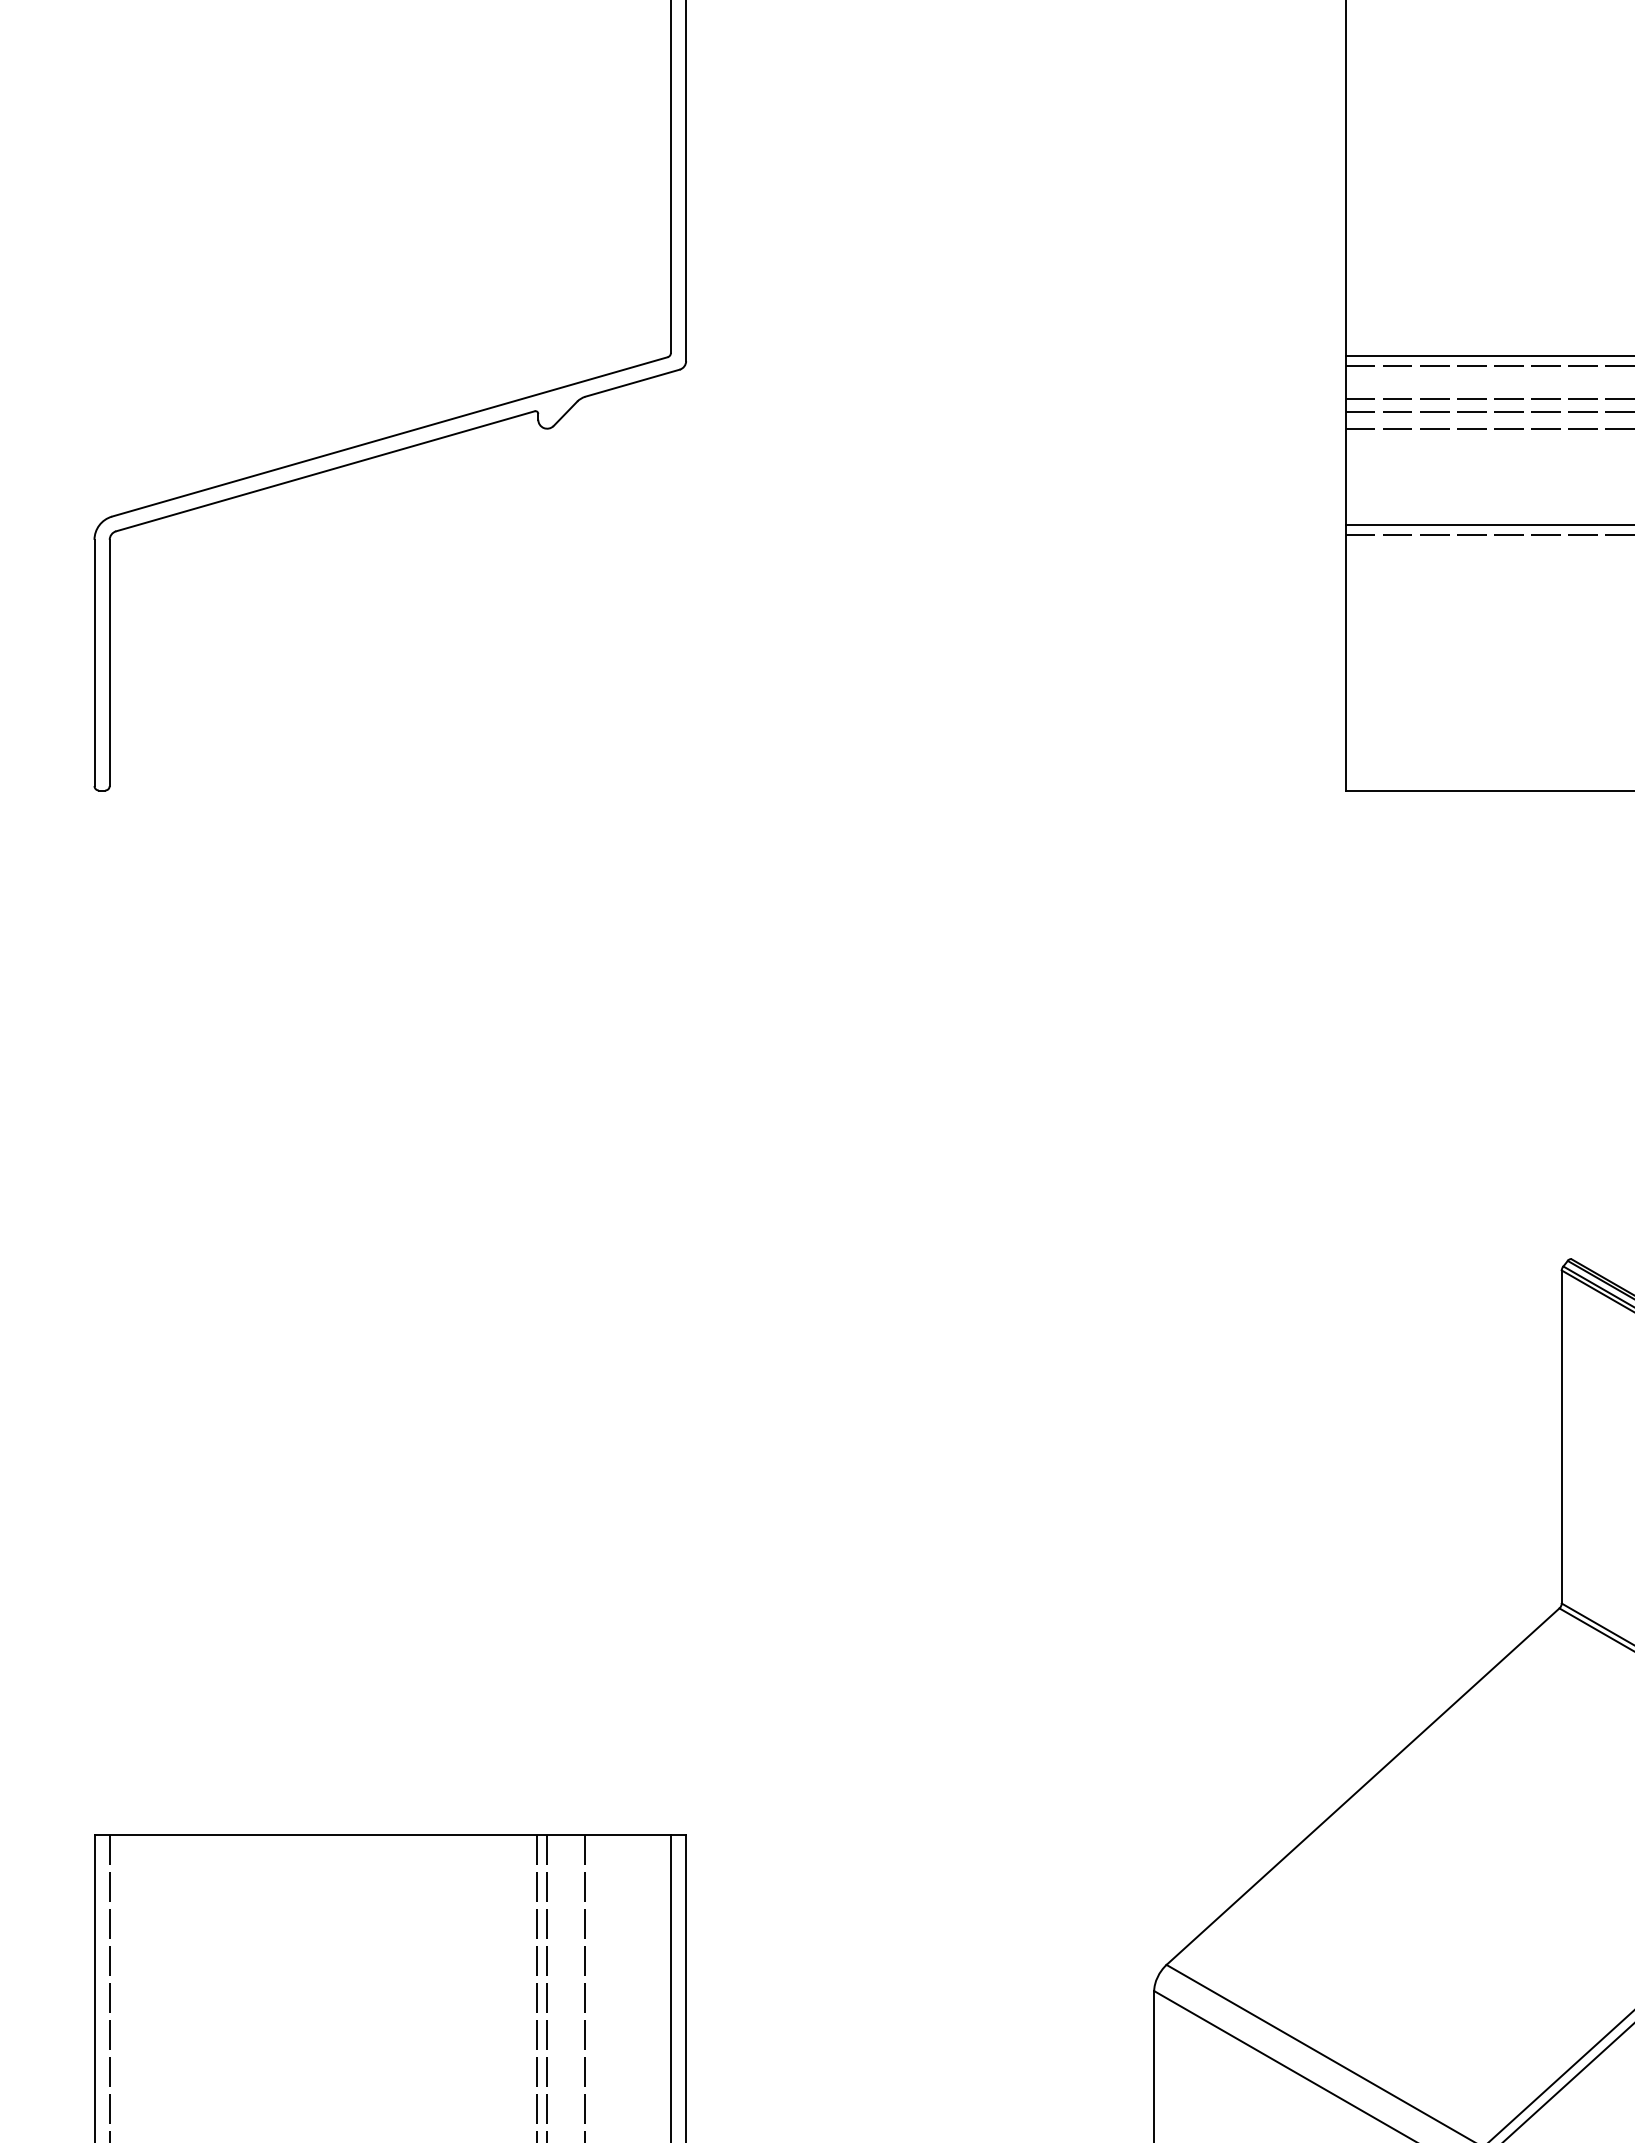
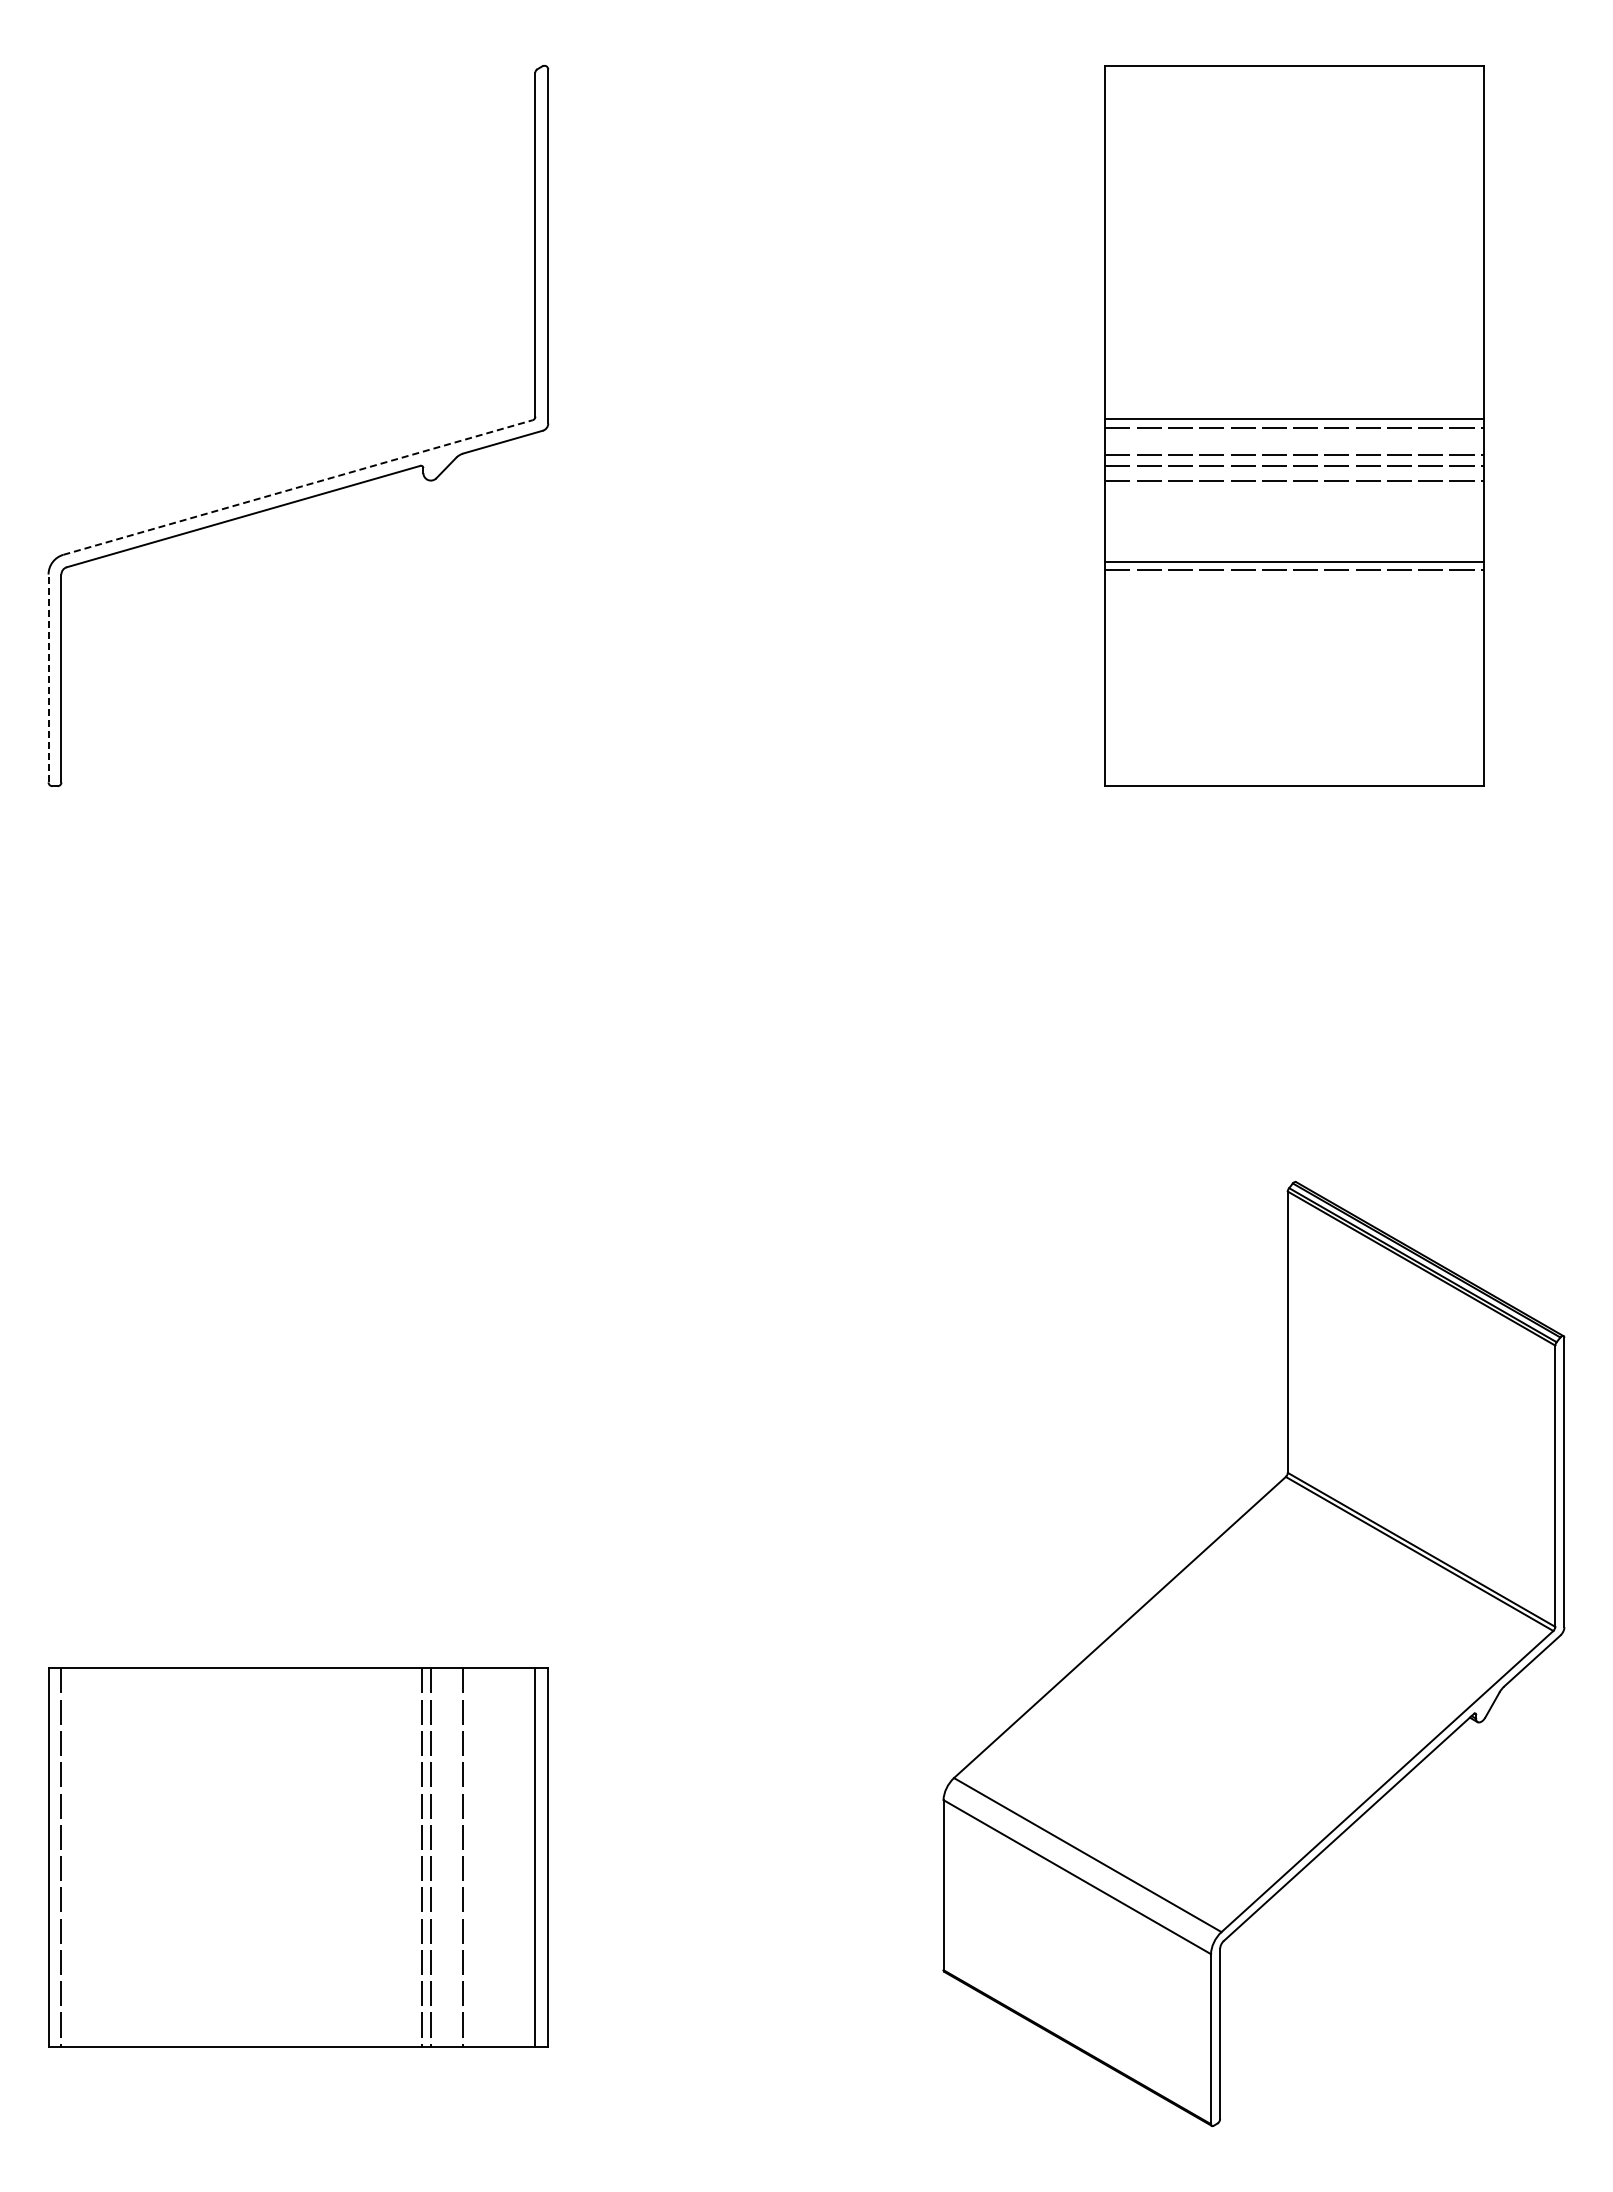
line: (390, 436) -> (298, 487), solid -> dashed
line: (94, 663) -> (48, 678), solid -> dashed

